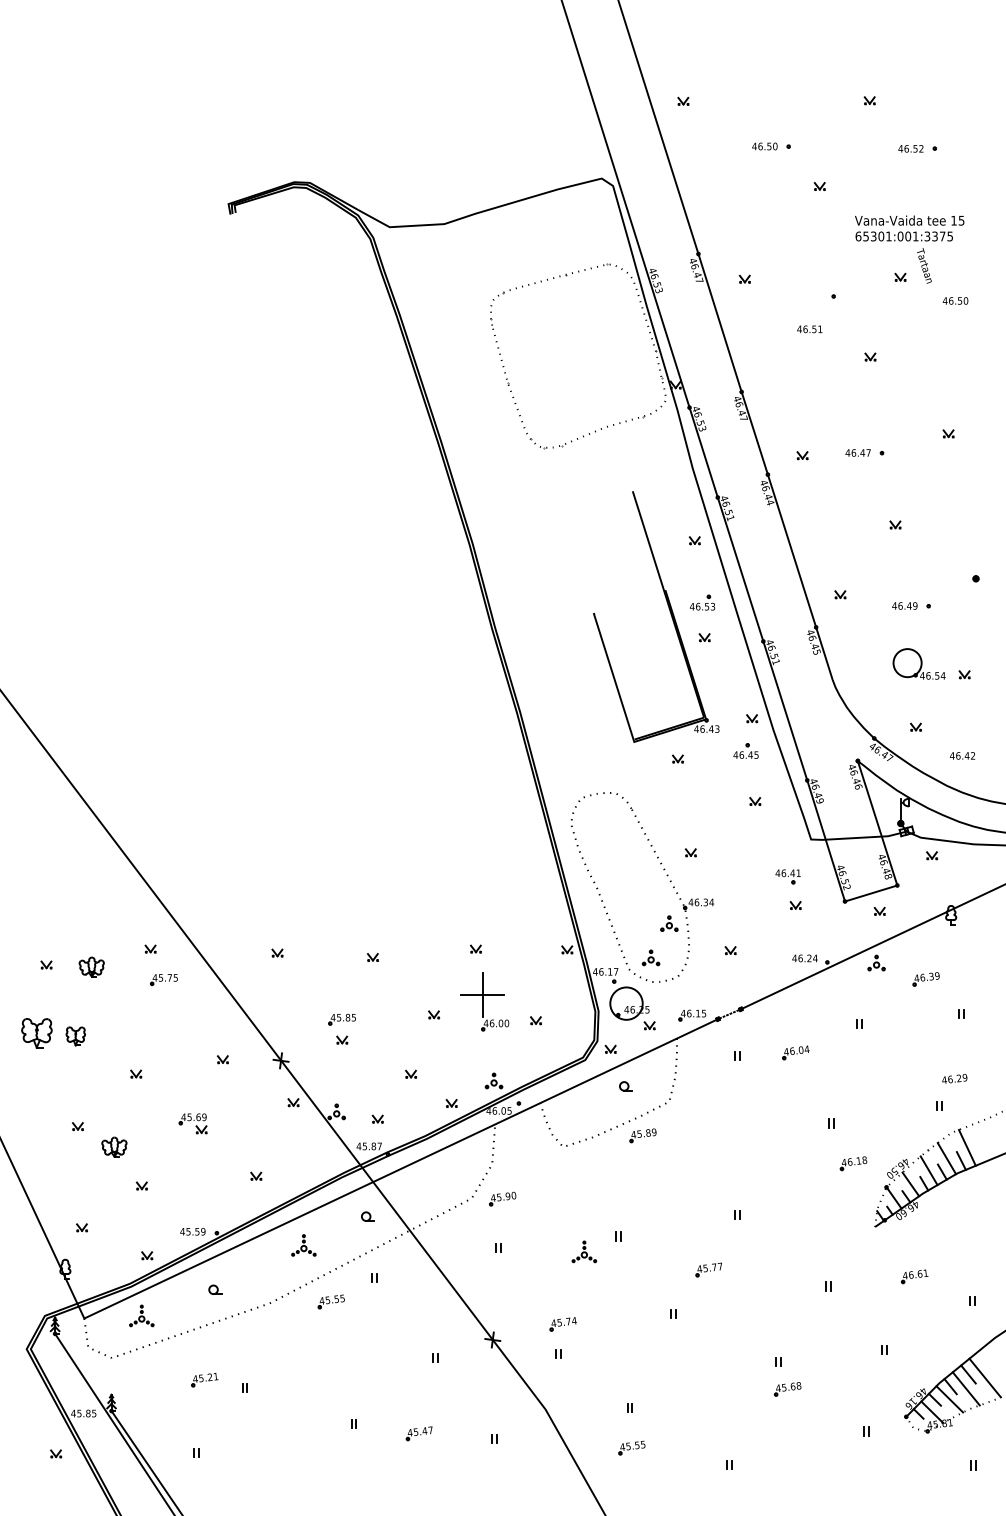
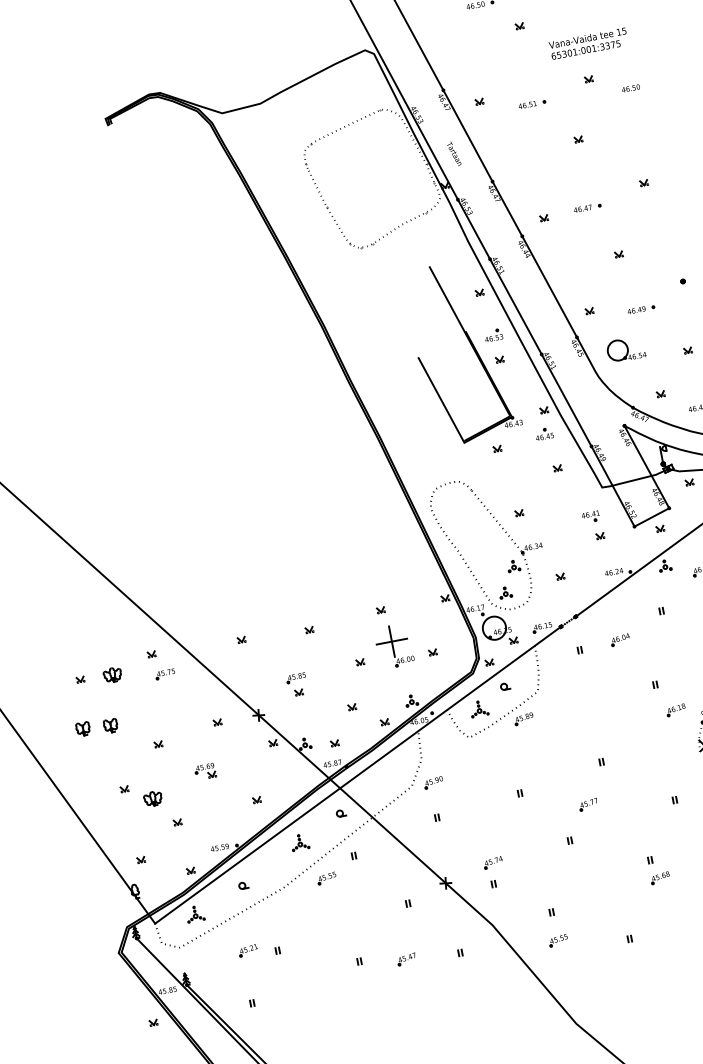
text: (924, 265) -> (454, 153), moved
text: (809, 329) -> (527, 105), moved
part: (918, 663) -> (625, 349), moved
part: (37, 1033) -> (83, 729), size x0.62
part: (584, 1251) -> (479, 708), moved

